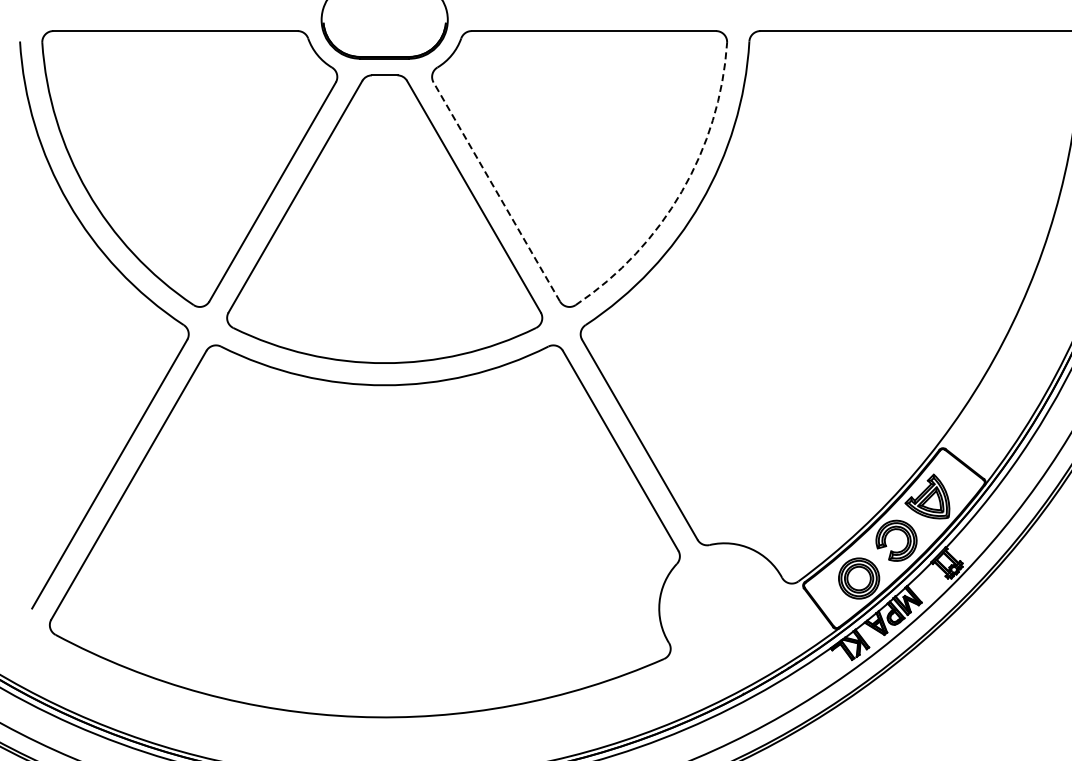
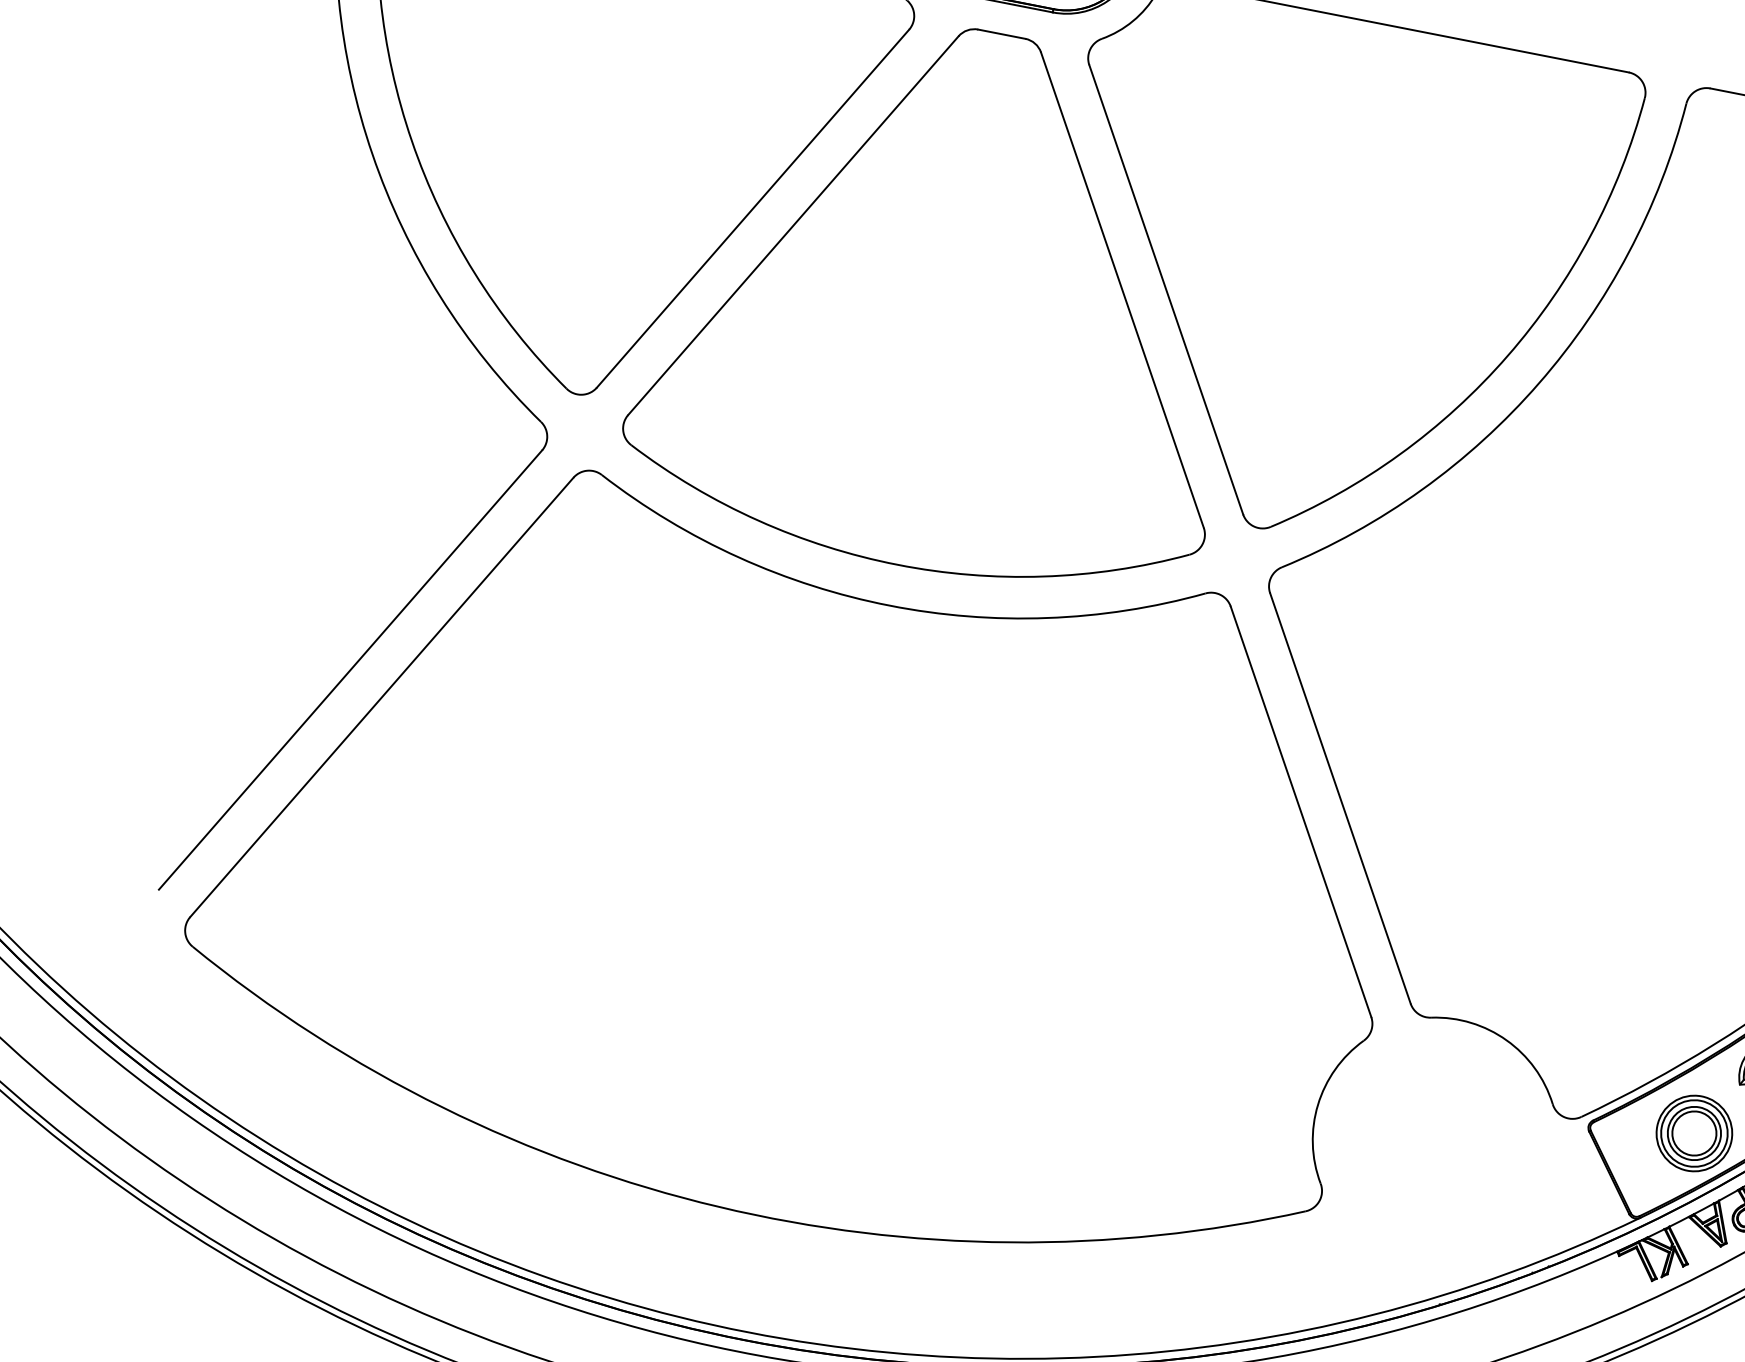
line: (496, 191) -> (1165, 288), dashed -> solid
arc: (681, 191) -> (1506, 355), dashed -> solid

